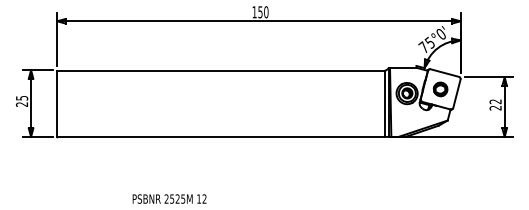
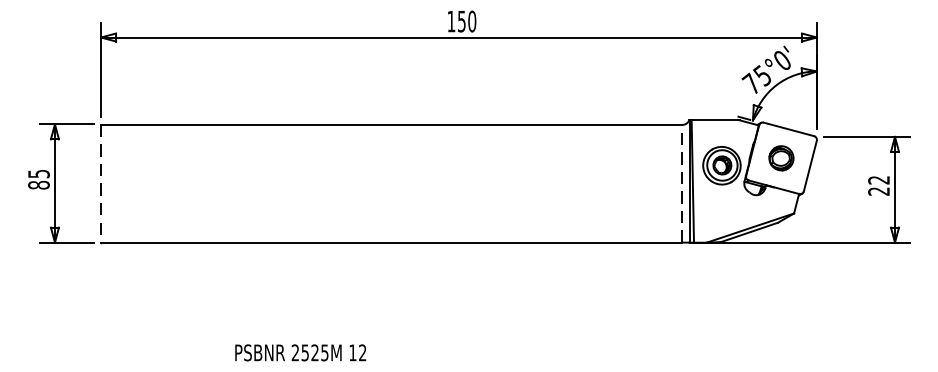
line: (384, 103) -> (681, 183), solid -> dashed
text: (22, 104) -> (39, 185), 25 -> 85
line: (57, 104) -> (101, 185), solid -> dashed

